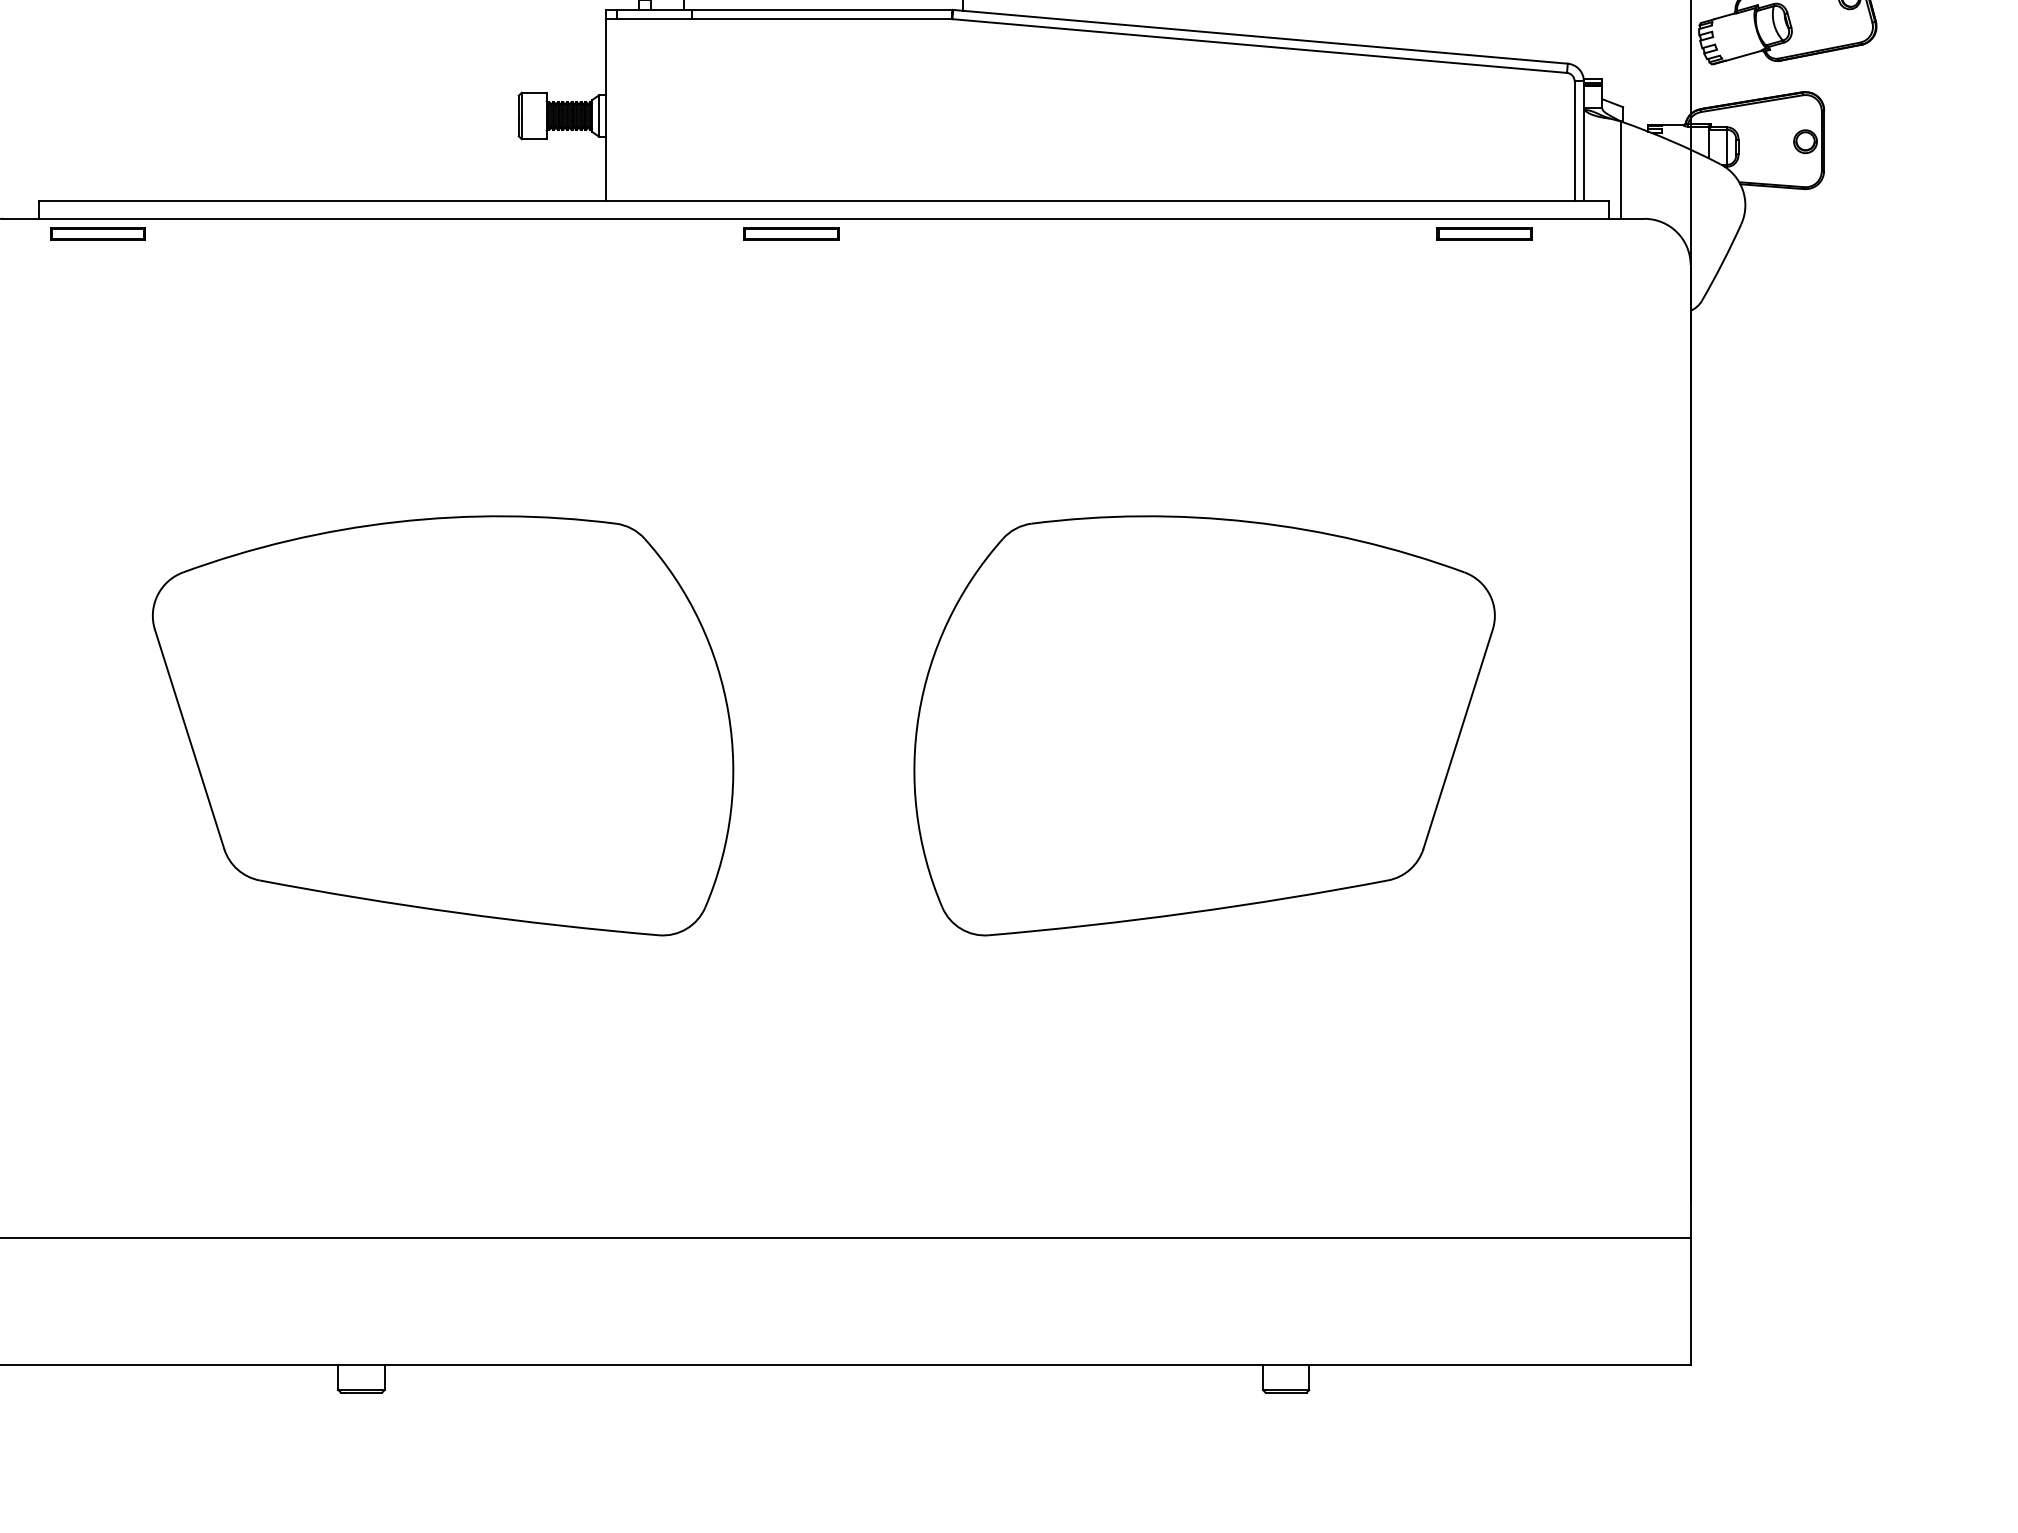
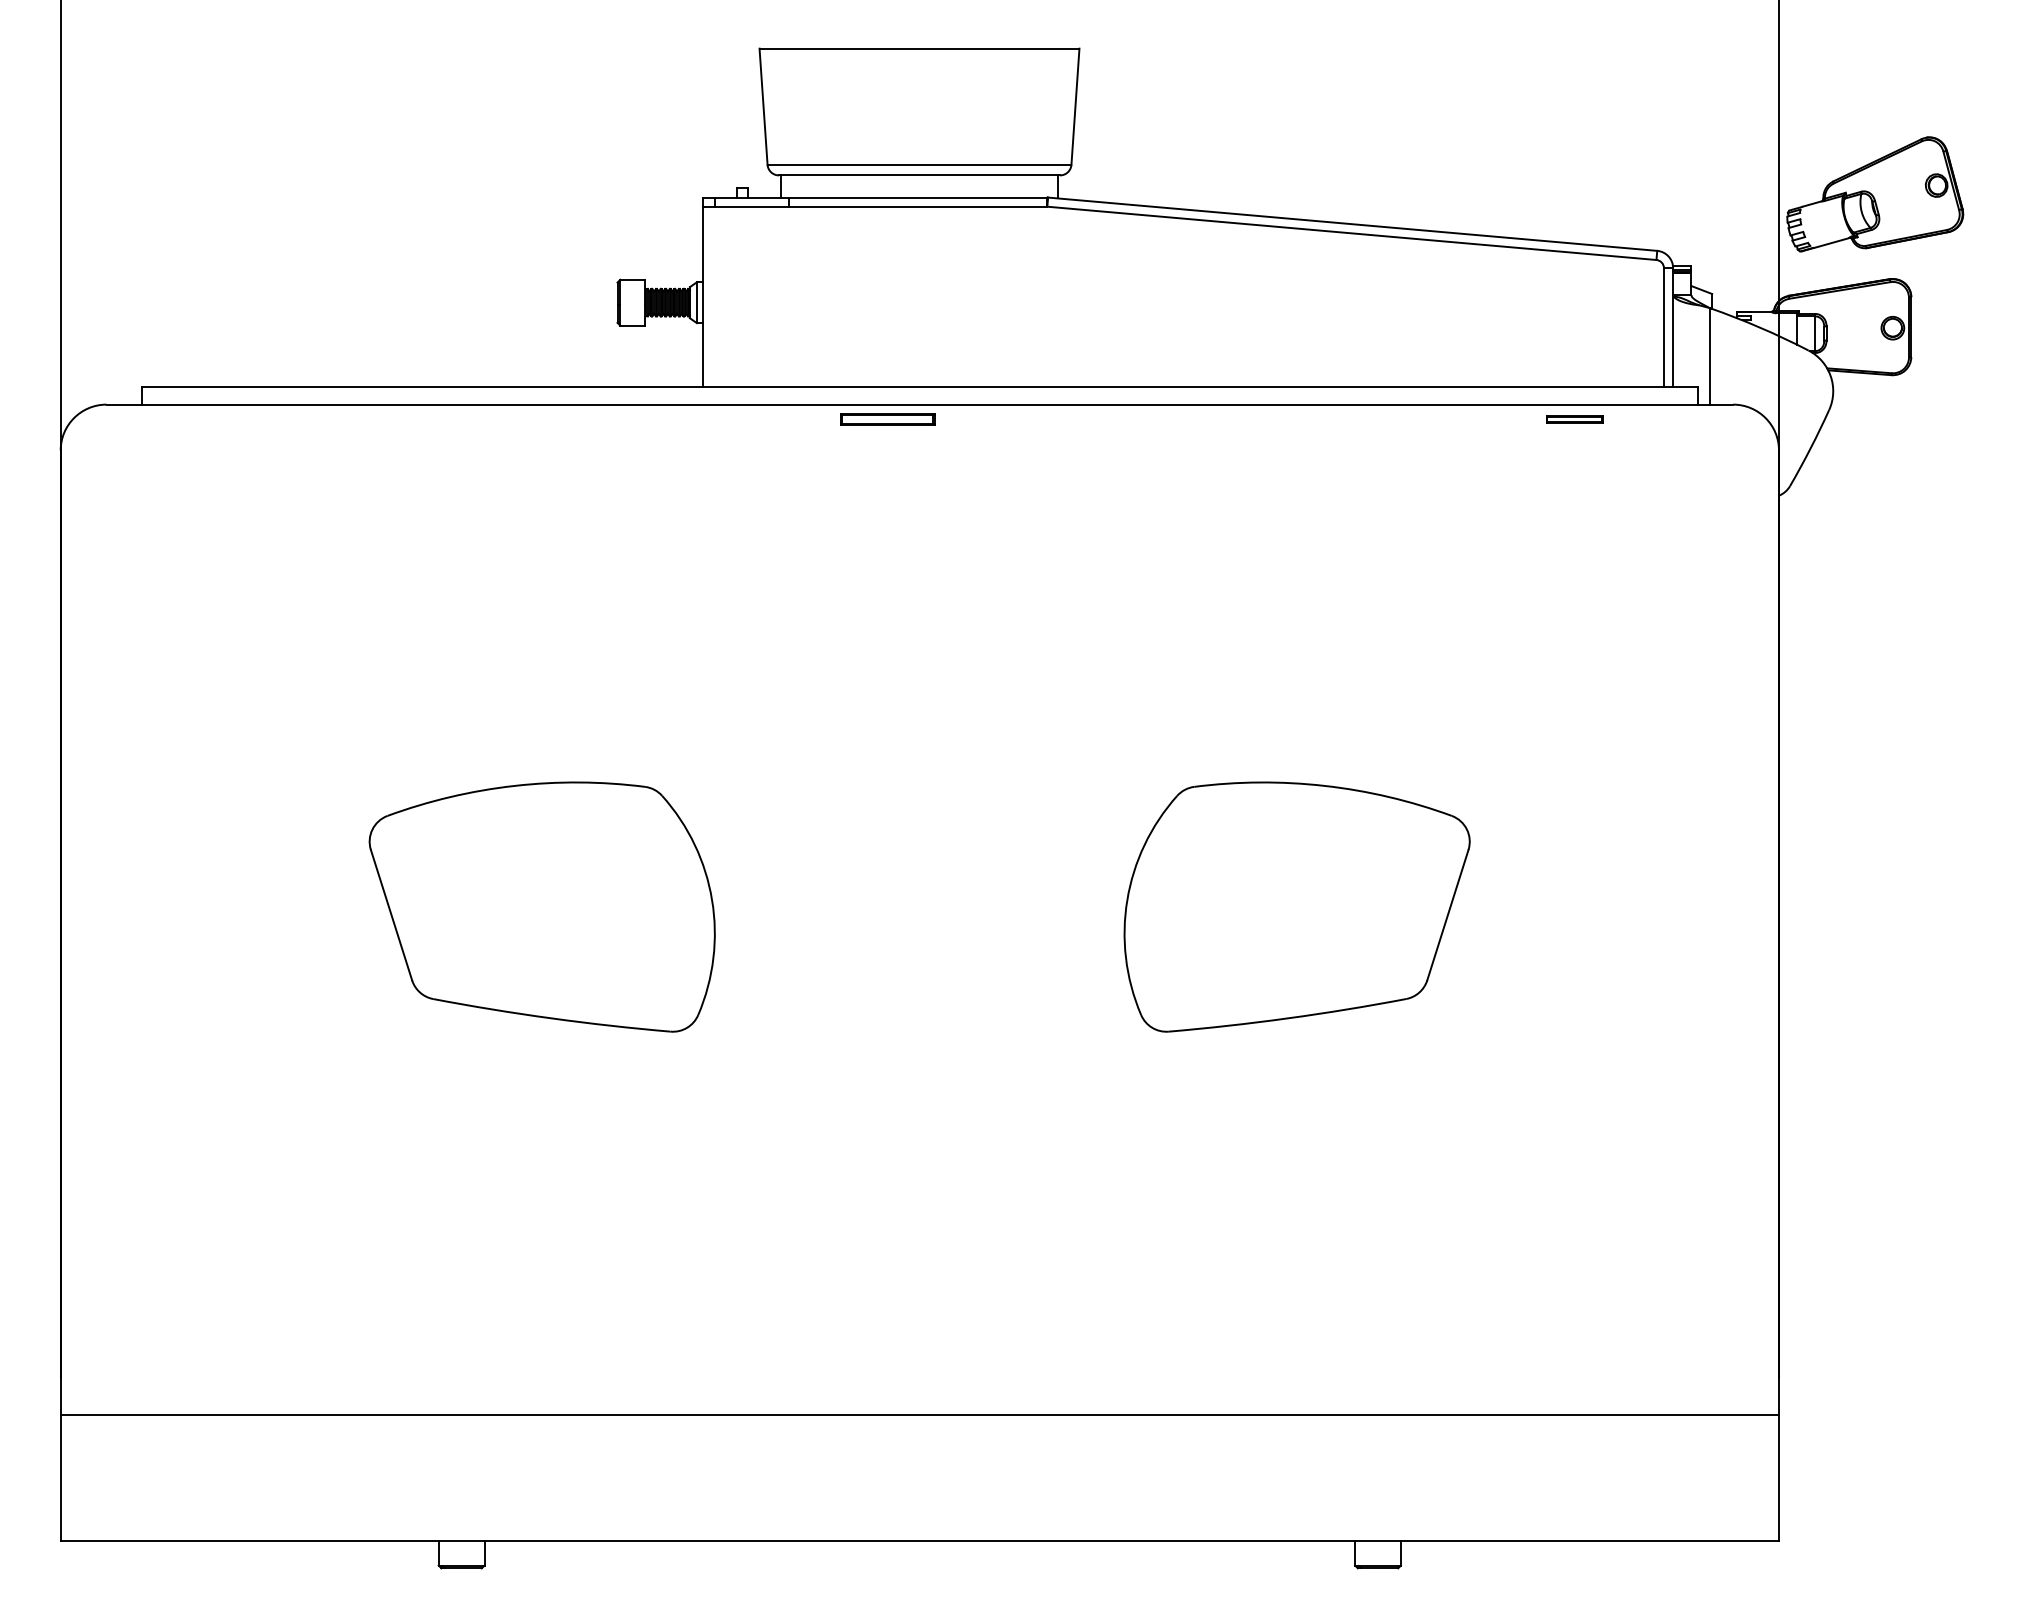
part: (97, 233) -> (199, 419), removed
part: (1484, 233) -> (1574, 419), size x0.6
part: (442, 725) -> (541, 906), size x0.6
part: (1203, 725) -> (1296, 906), size x0.6

